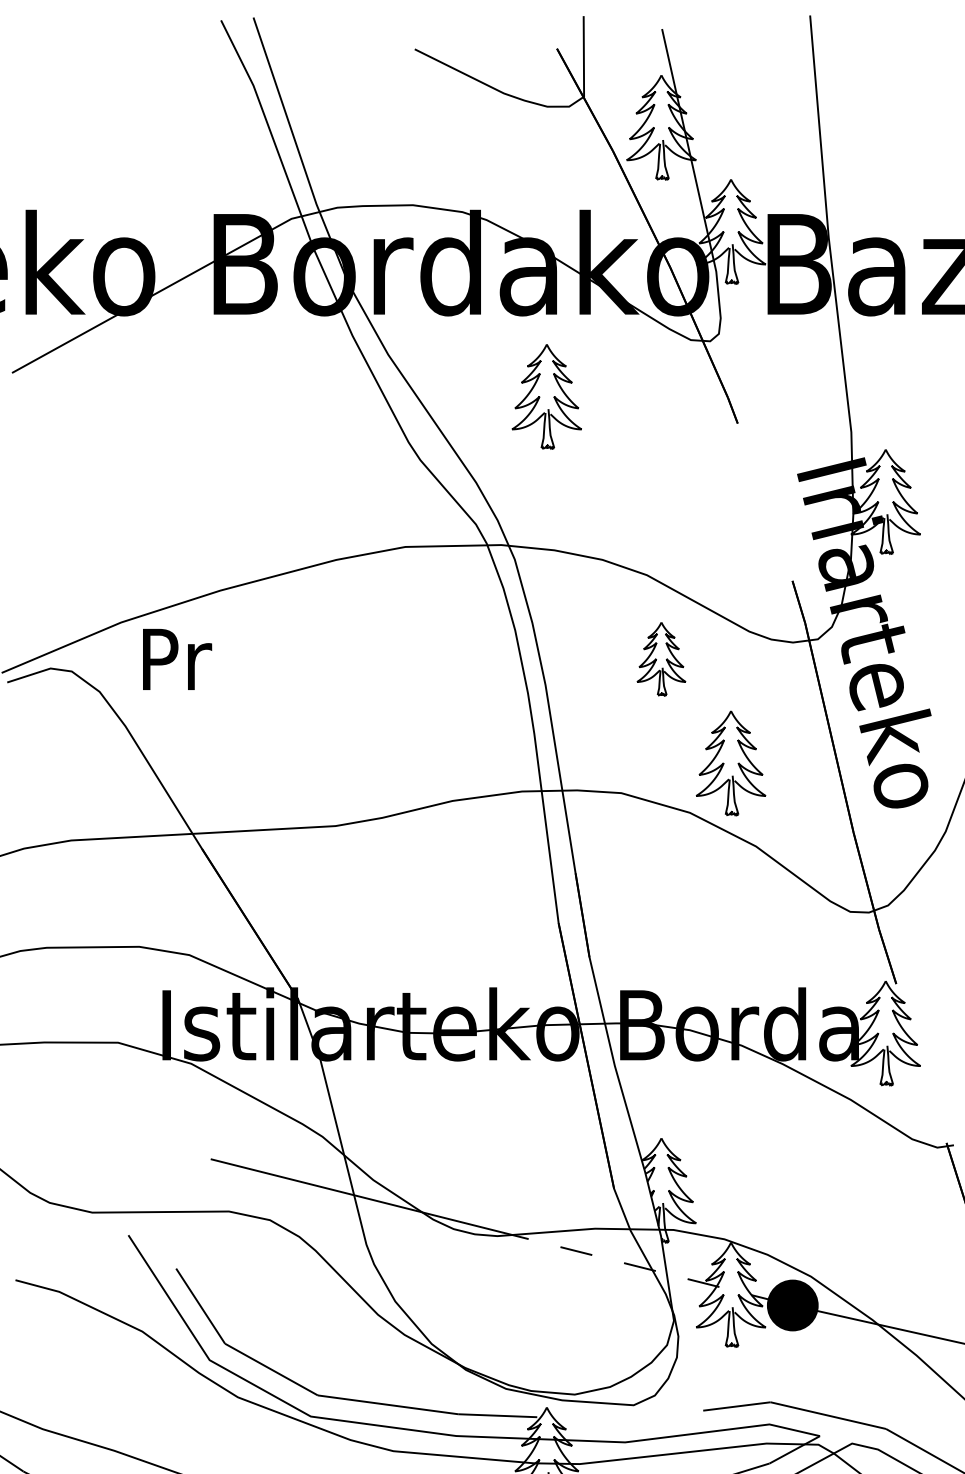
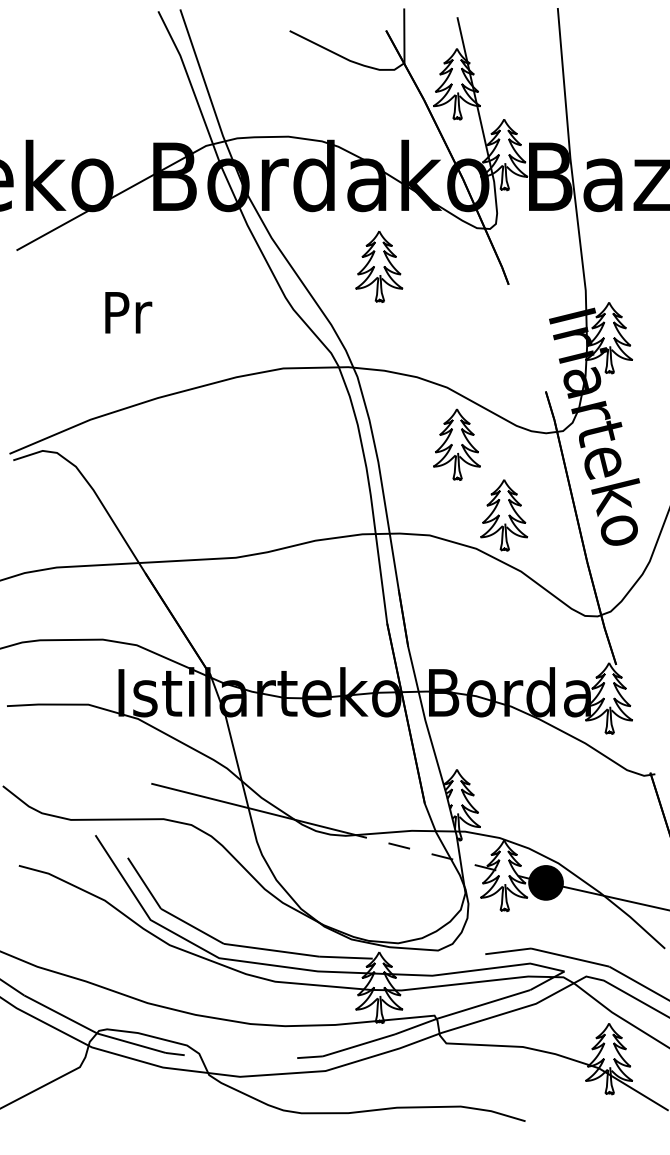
text: (177, 659) -> (128, 312), moved
part: (660, 659) -> (456, 444), size x1.43

